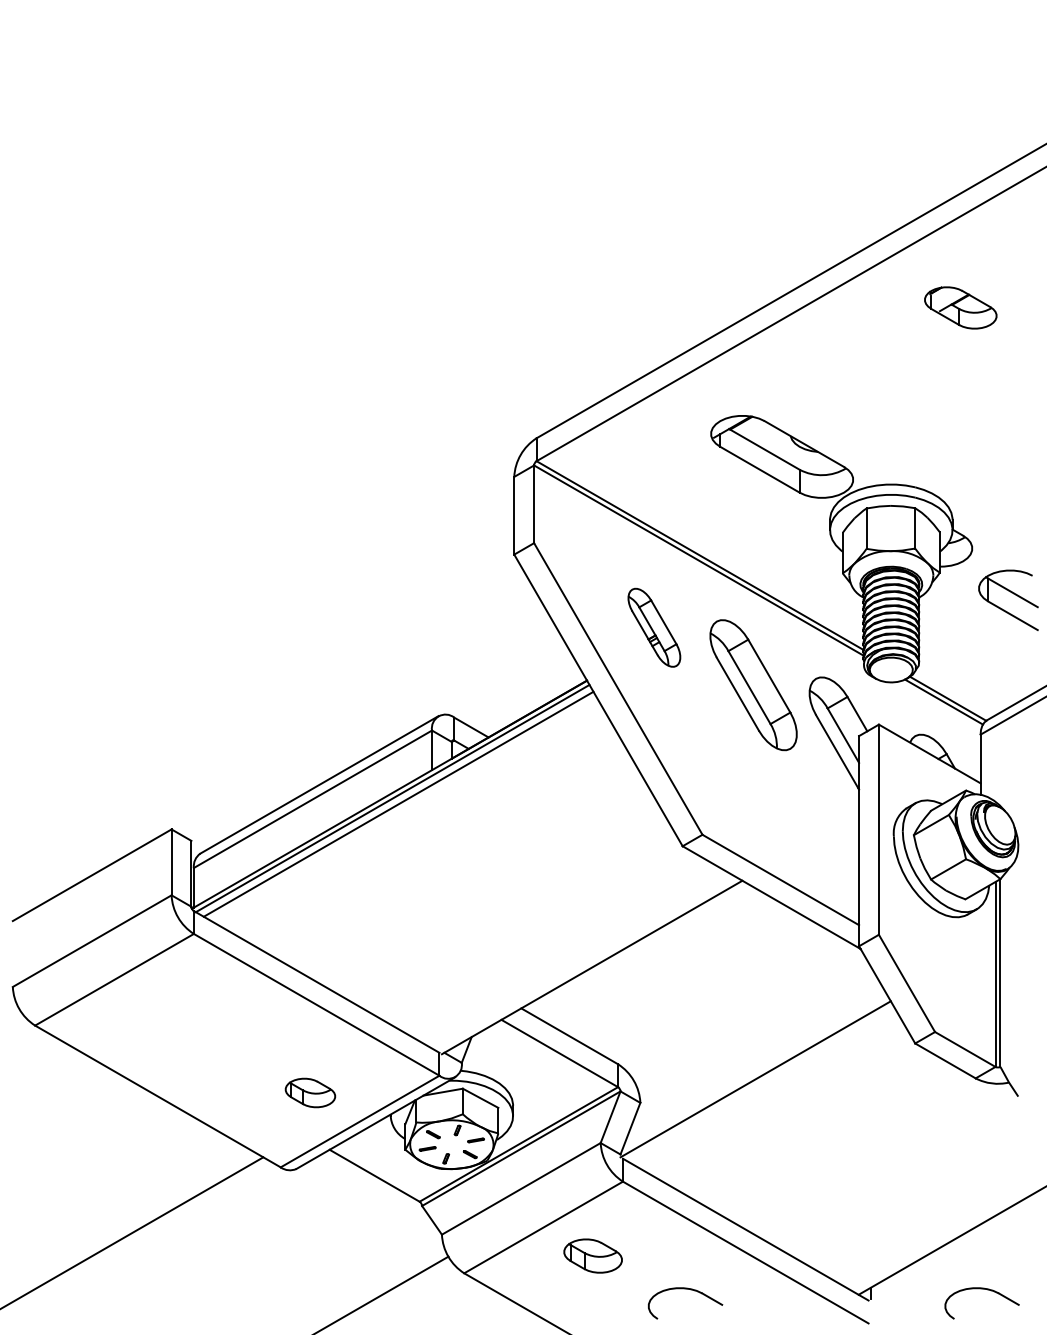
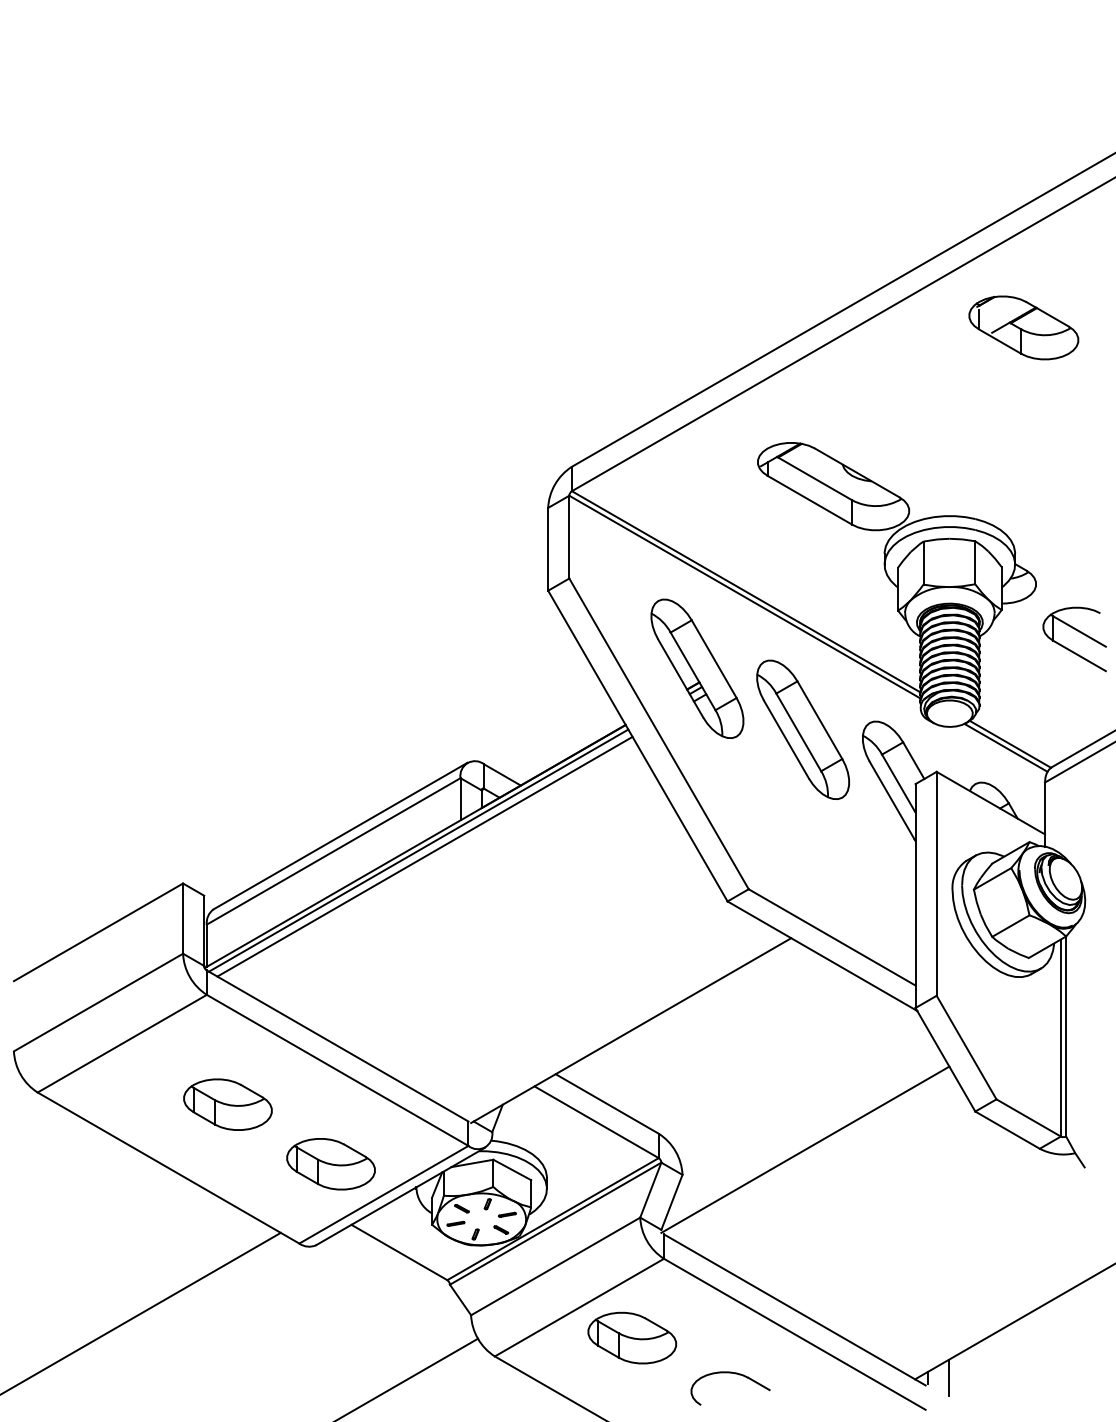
part: (960, 307) -> (1023, 327), size x1.43
part: (654, 627) -> (697, 668), size x1.67
part: (213, 1036) -> (227, 1104), added
part: (309, 1093) -> (330, 1164), size x1.67
part: (592, 1255) -> (631, 1337), size x1.43
part: (986, 1290) -> (1051, 1374), removed
line: (890, 1293) -> (949, 1377), added

